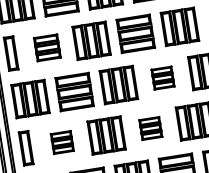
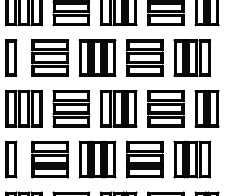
part: (46, 47) -> (49, 57), size x1.43
part: (162, 77) -> (165, 108), size x1.67
part: (150, 128) -> (144, 159), size x1.67
part: (61, 142) -> (49, 159), size x1.67

